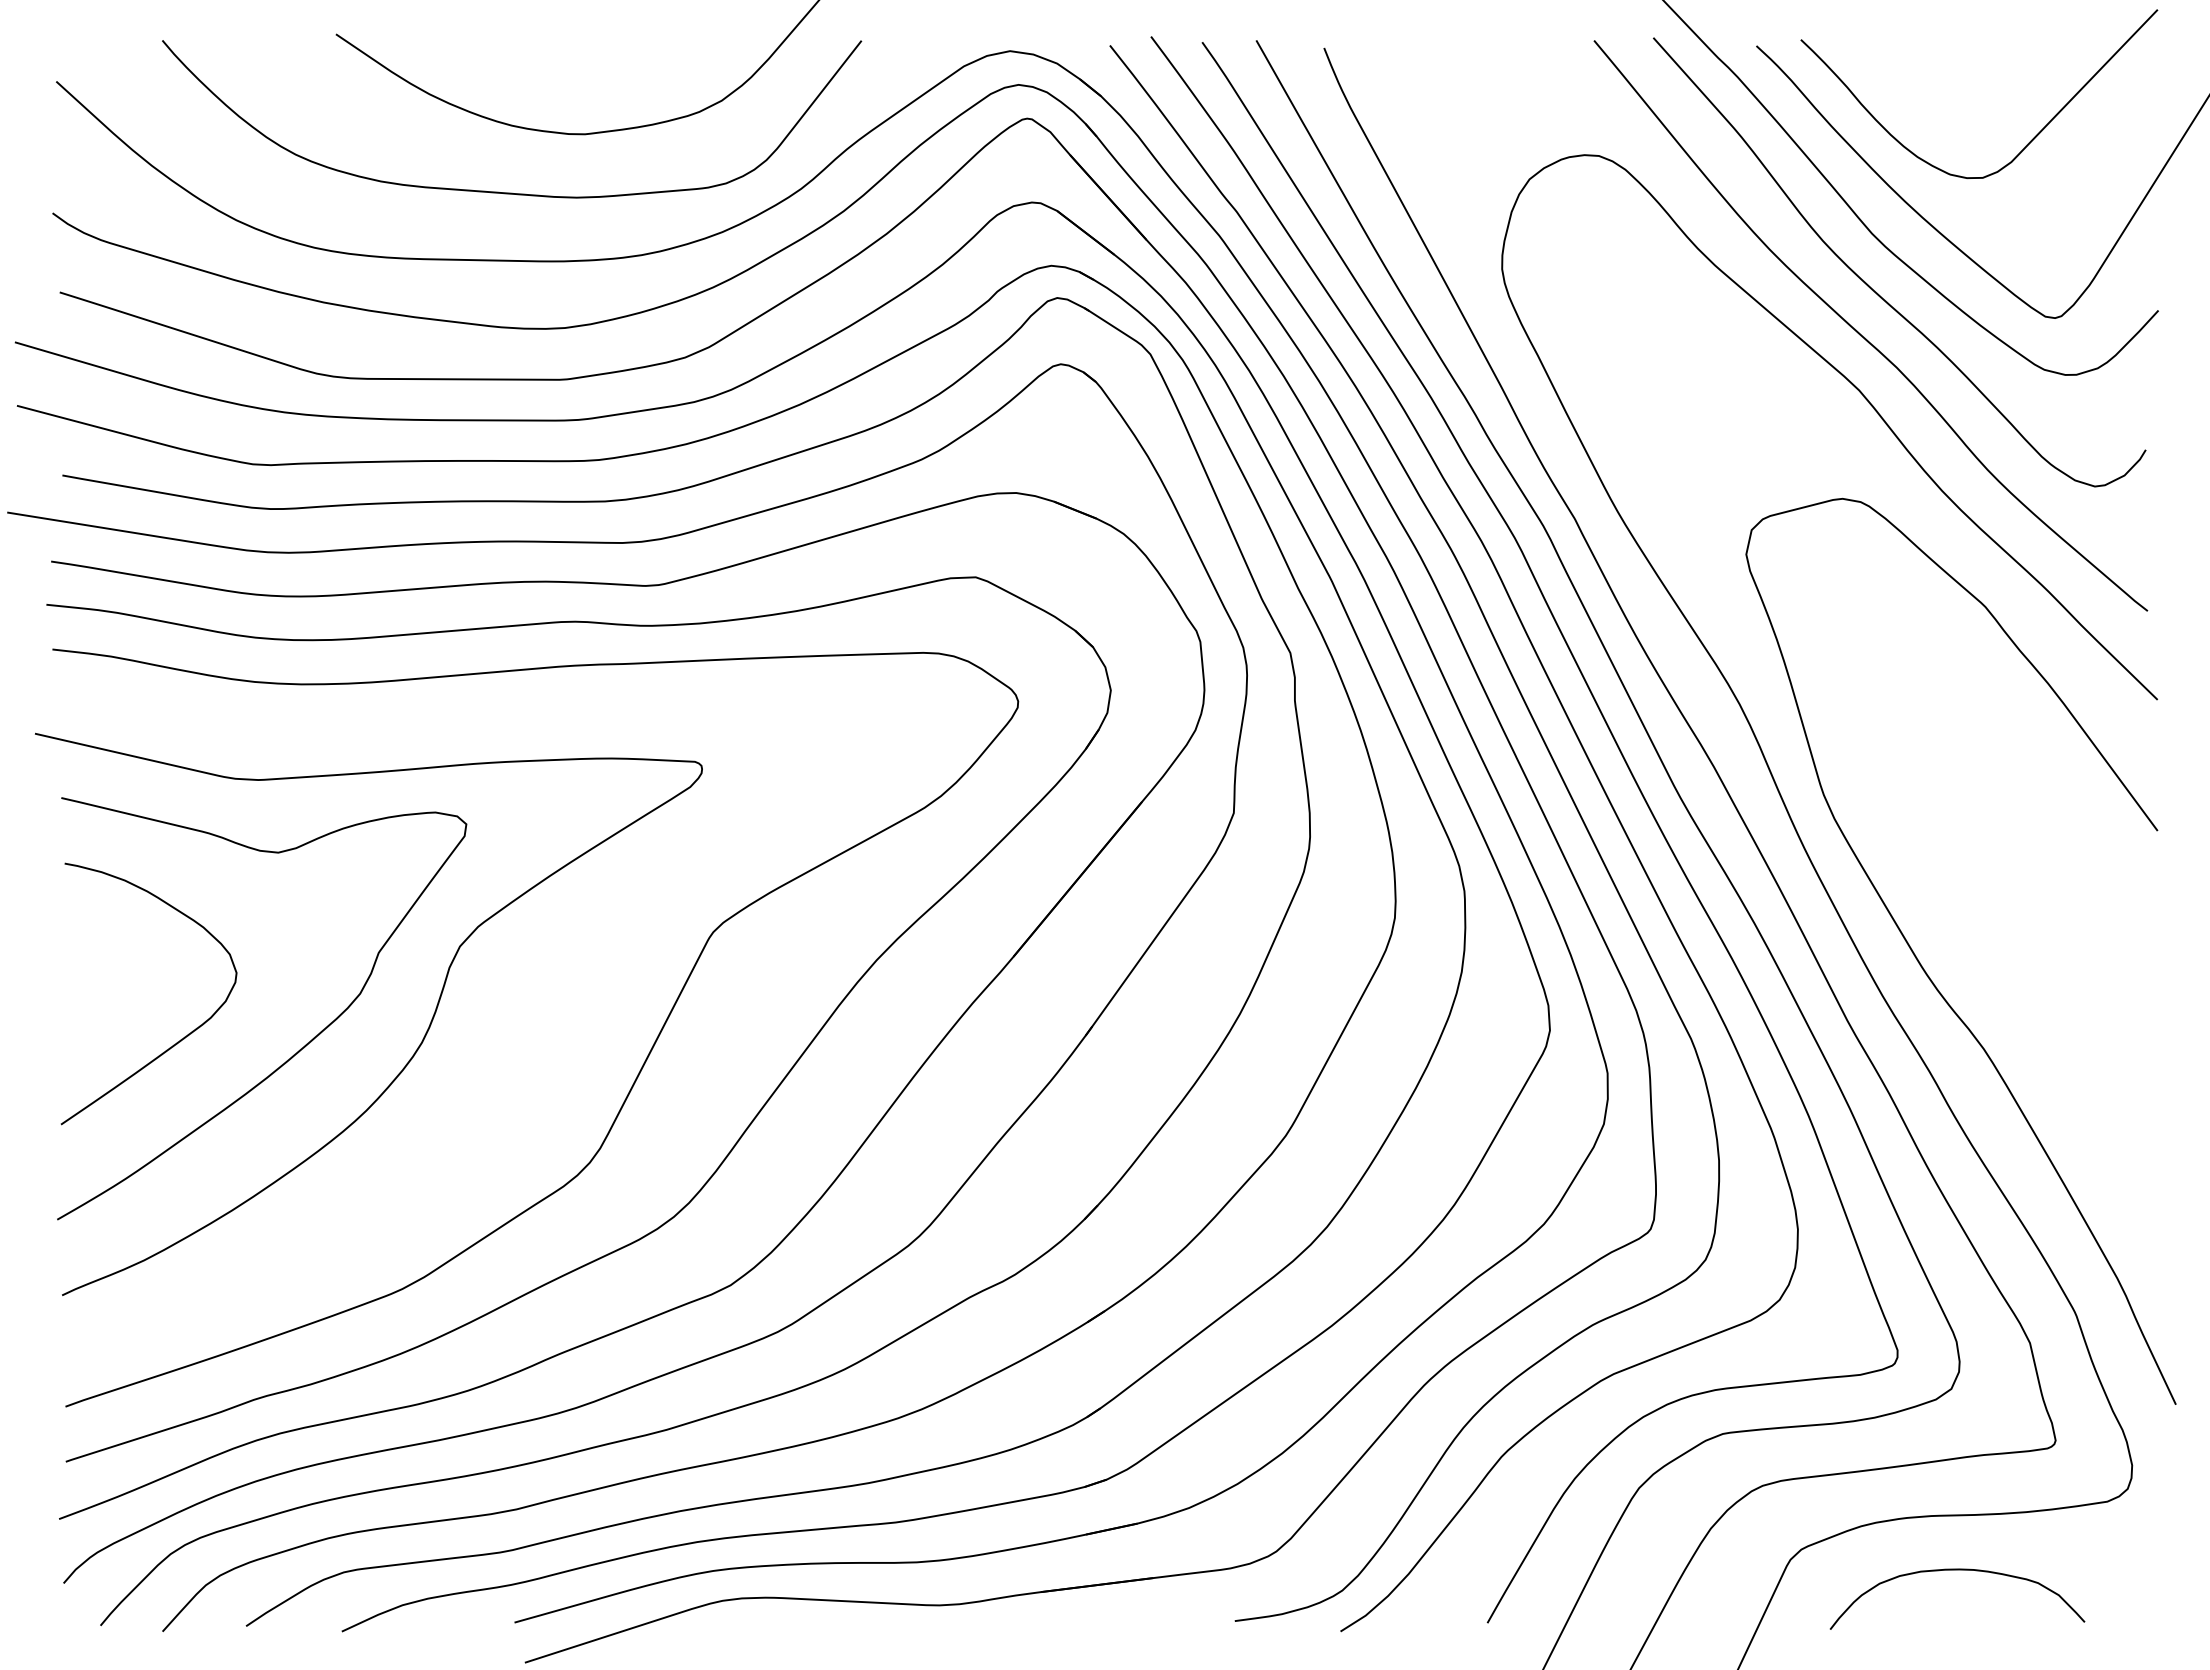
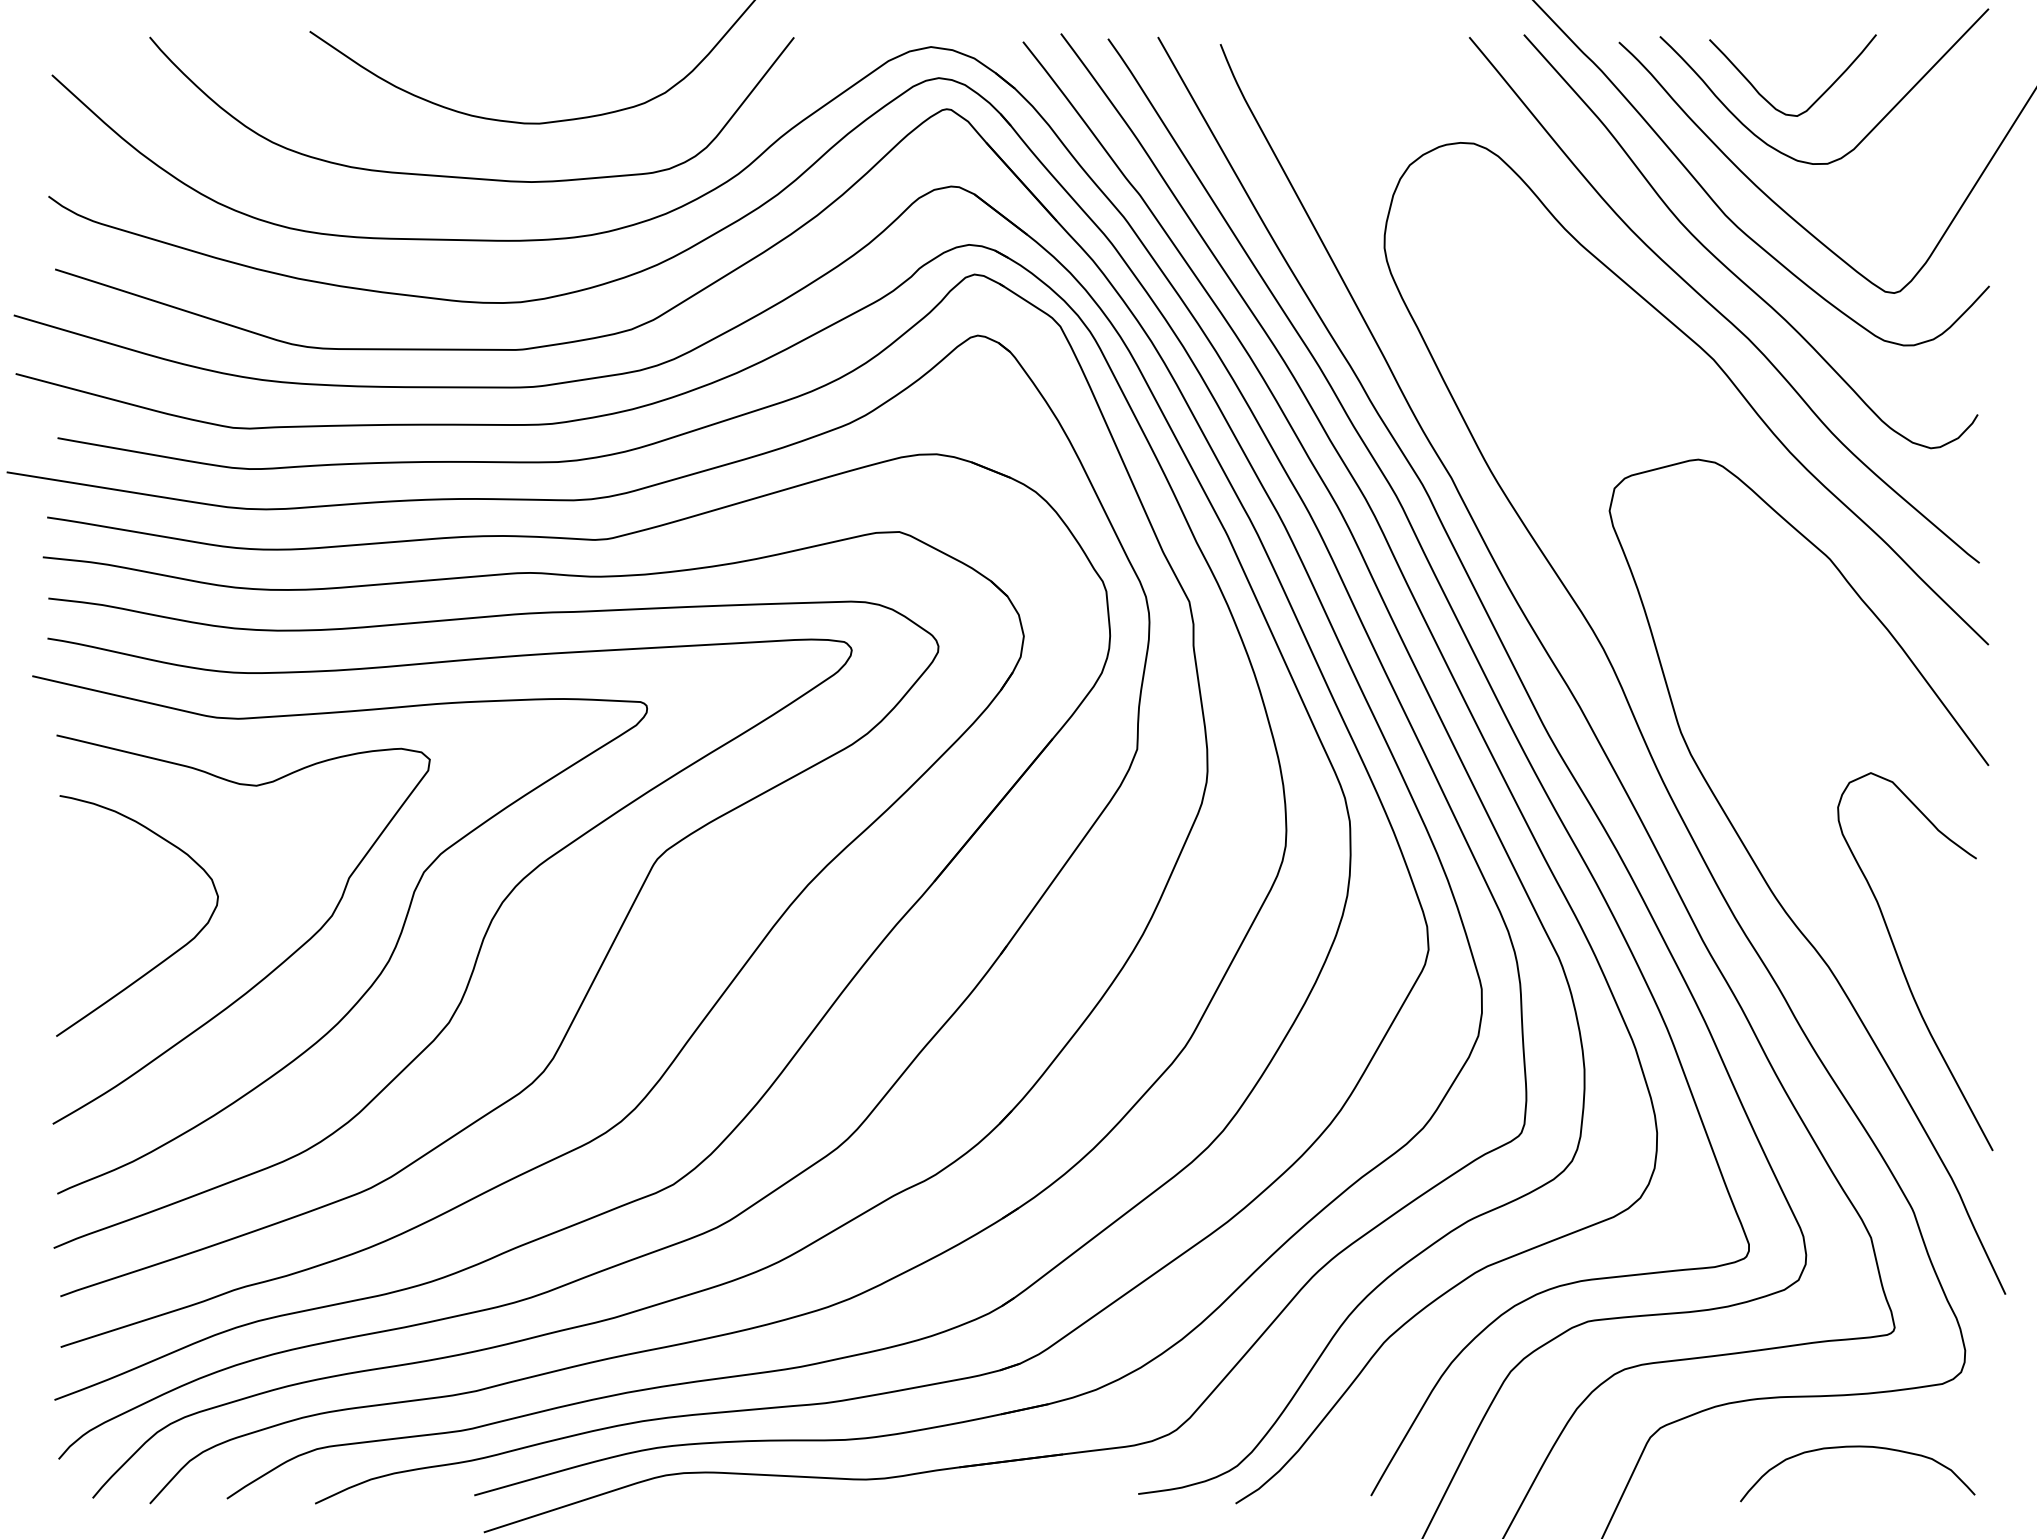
curve: (1971, 107) -> (1817, 98), added
curve: (518, 1033) -> (477, 952), added
curve: (2064, 1049) -> (1902, 967), added
curve: (1957, 1570) -> (1857, 1447), moved

